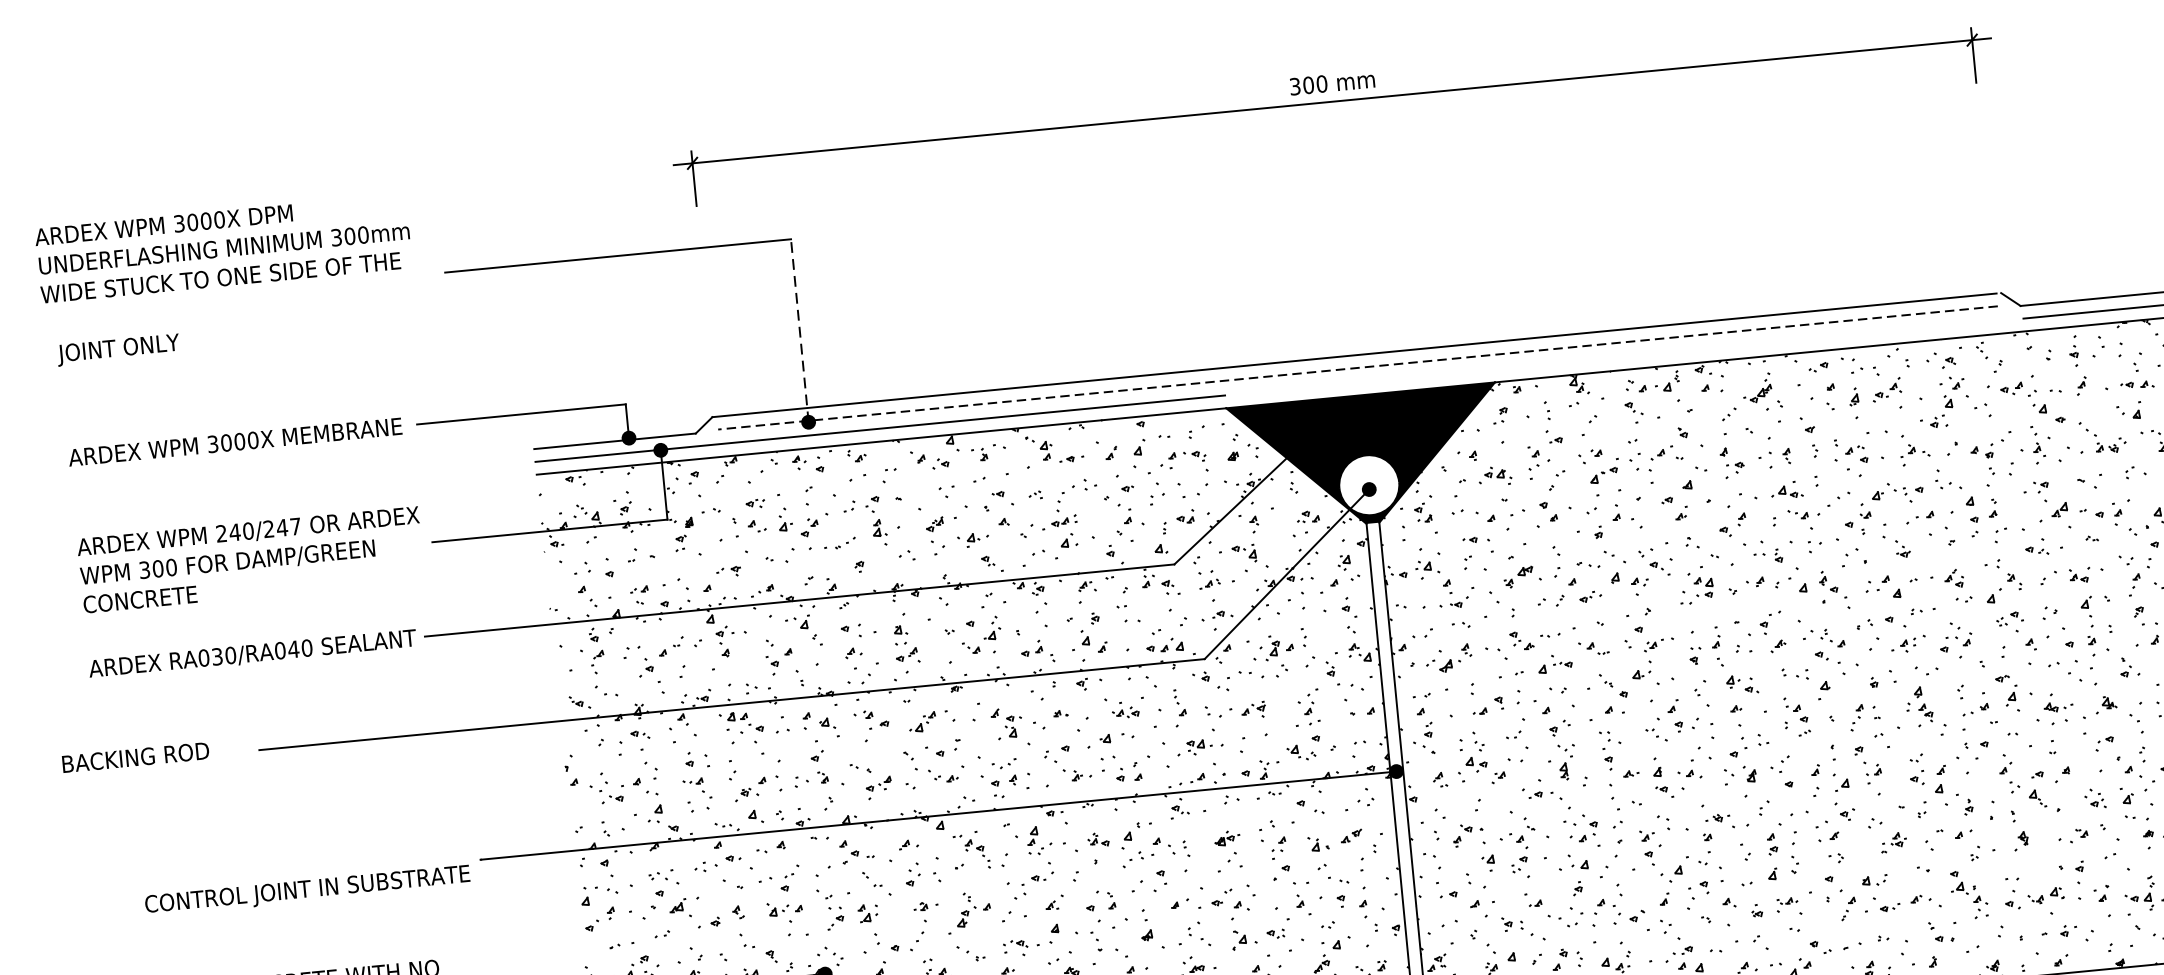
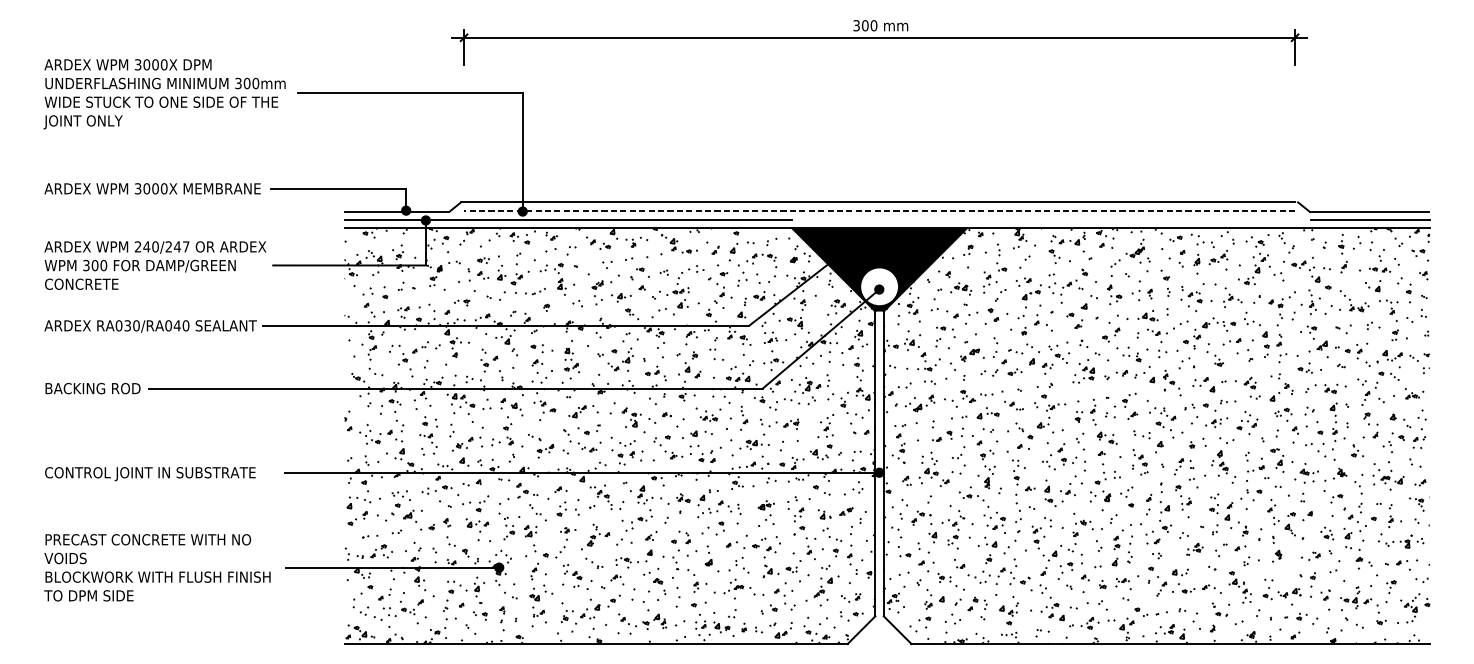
text: (222, 248) -> (164, 83), moved
line: (799, 329) -> (522, 151), dashed -> solid
text: (134, 757) -> (92, 388), moved
text: (307, 891) -> (150, 474), moved

